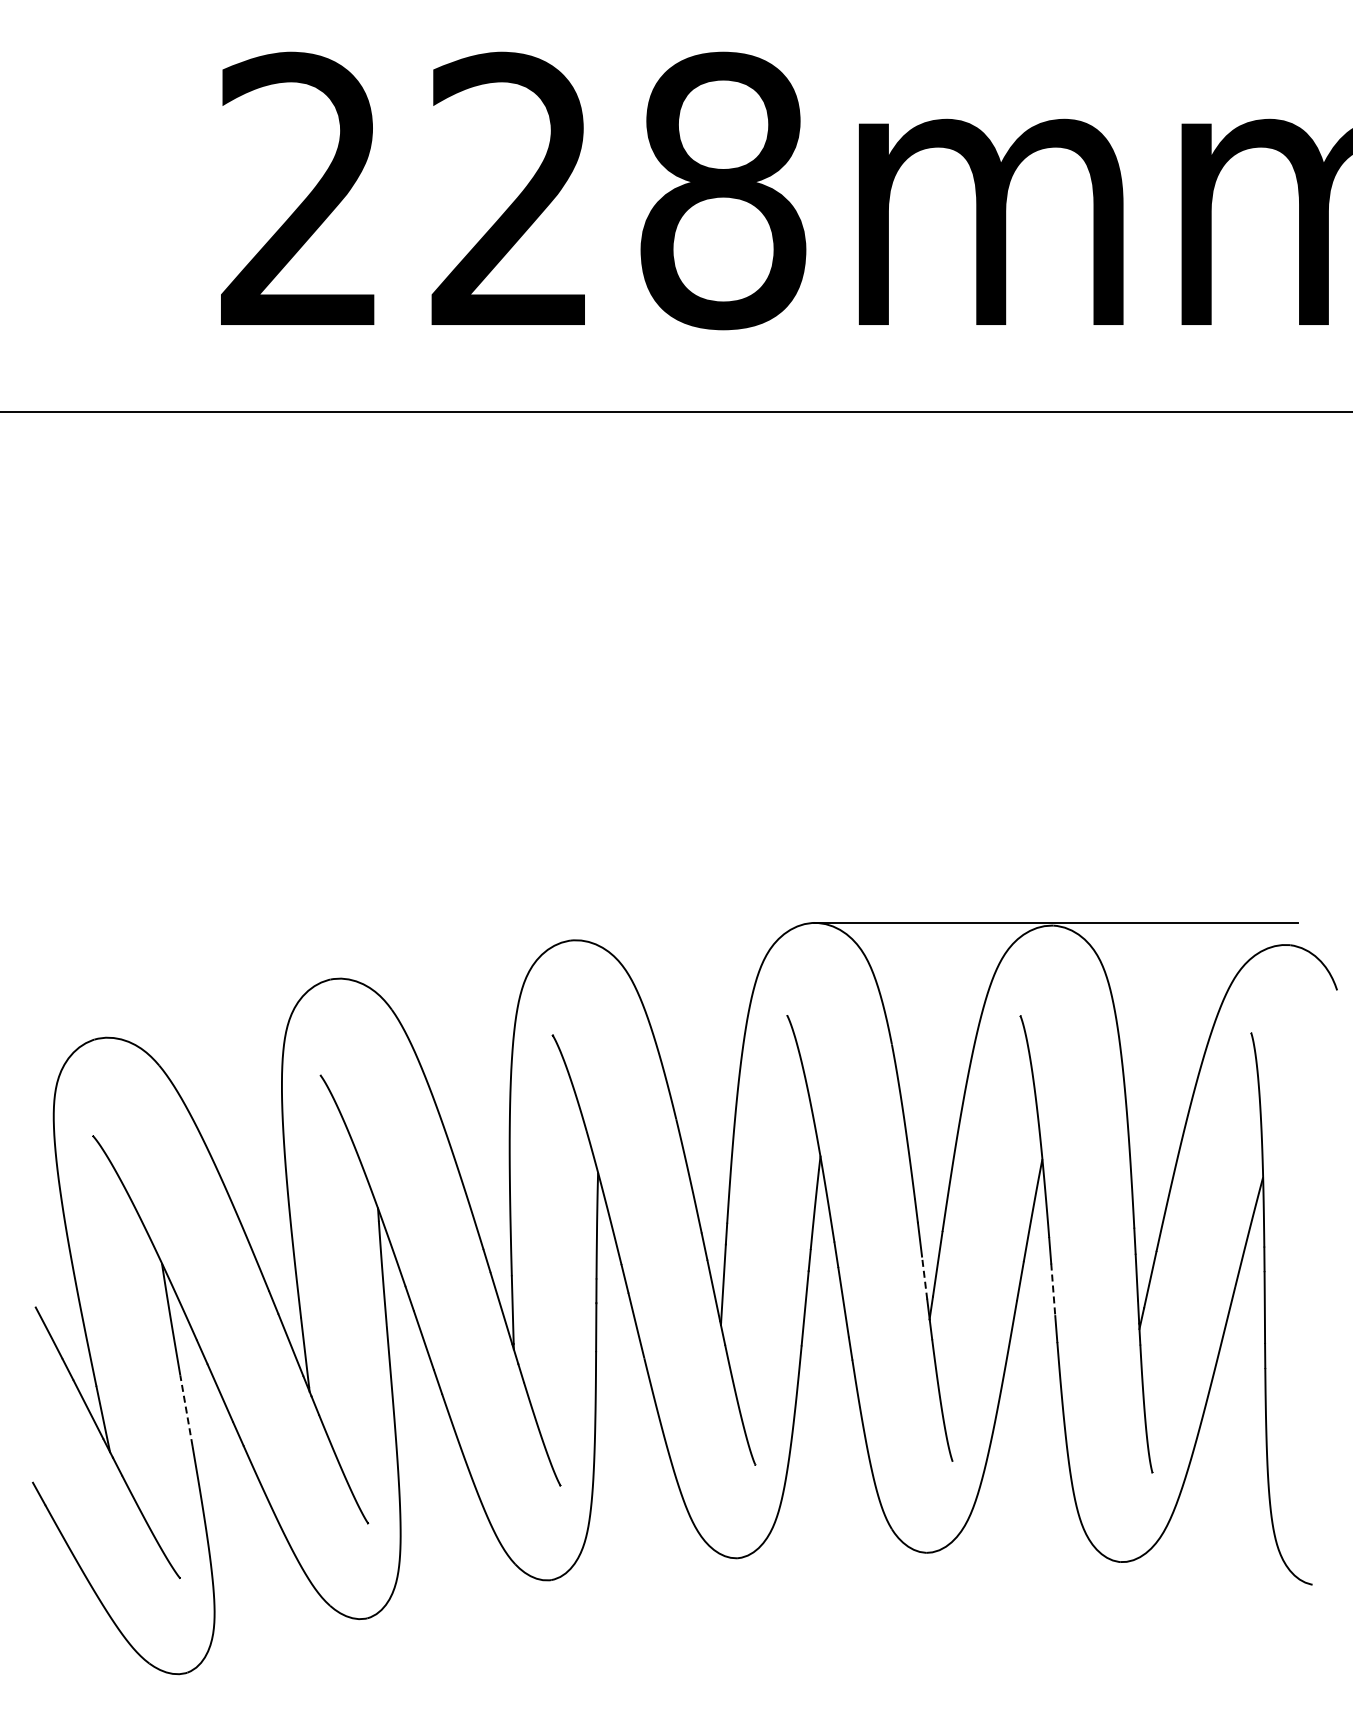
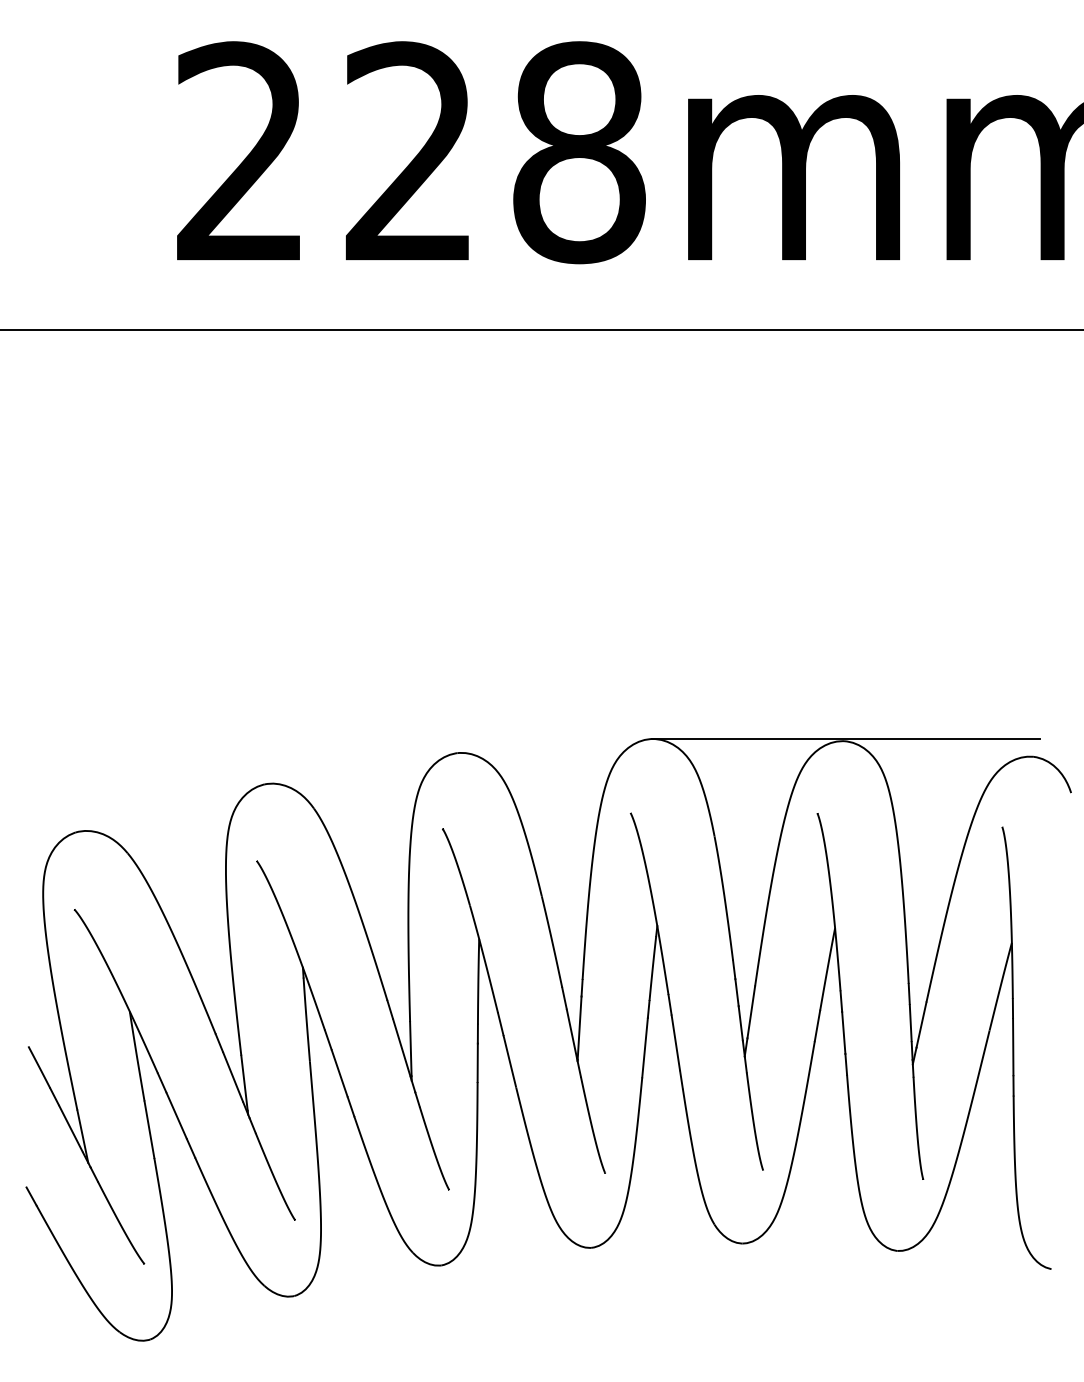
line: (924, 1278) -> (740, 1023), dashed -> solid
line: (1053, 1290) -> (843, 1033), dashed -> solid
line: (186, 1410) -> (149, 1129), dashed -> solid

